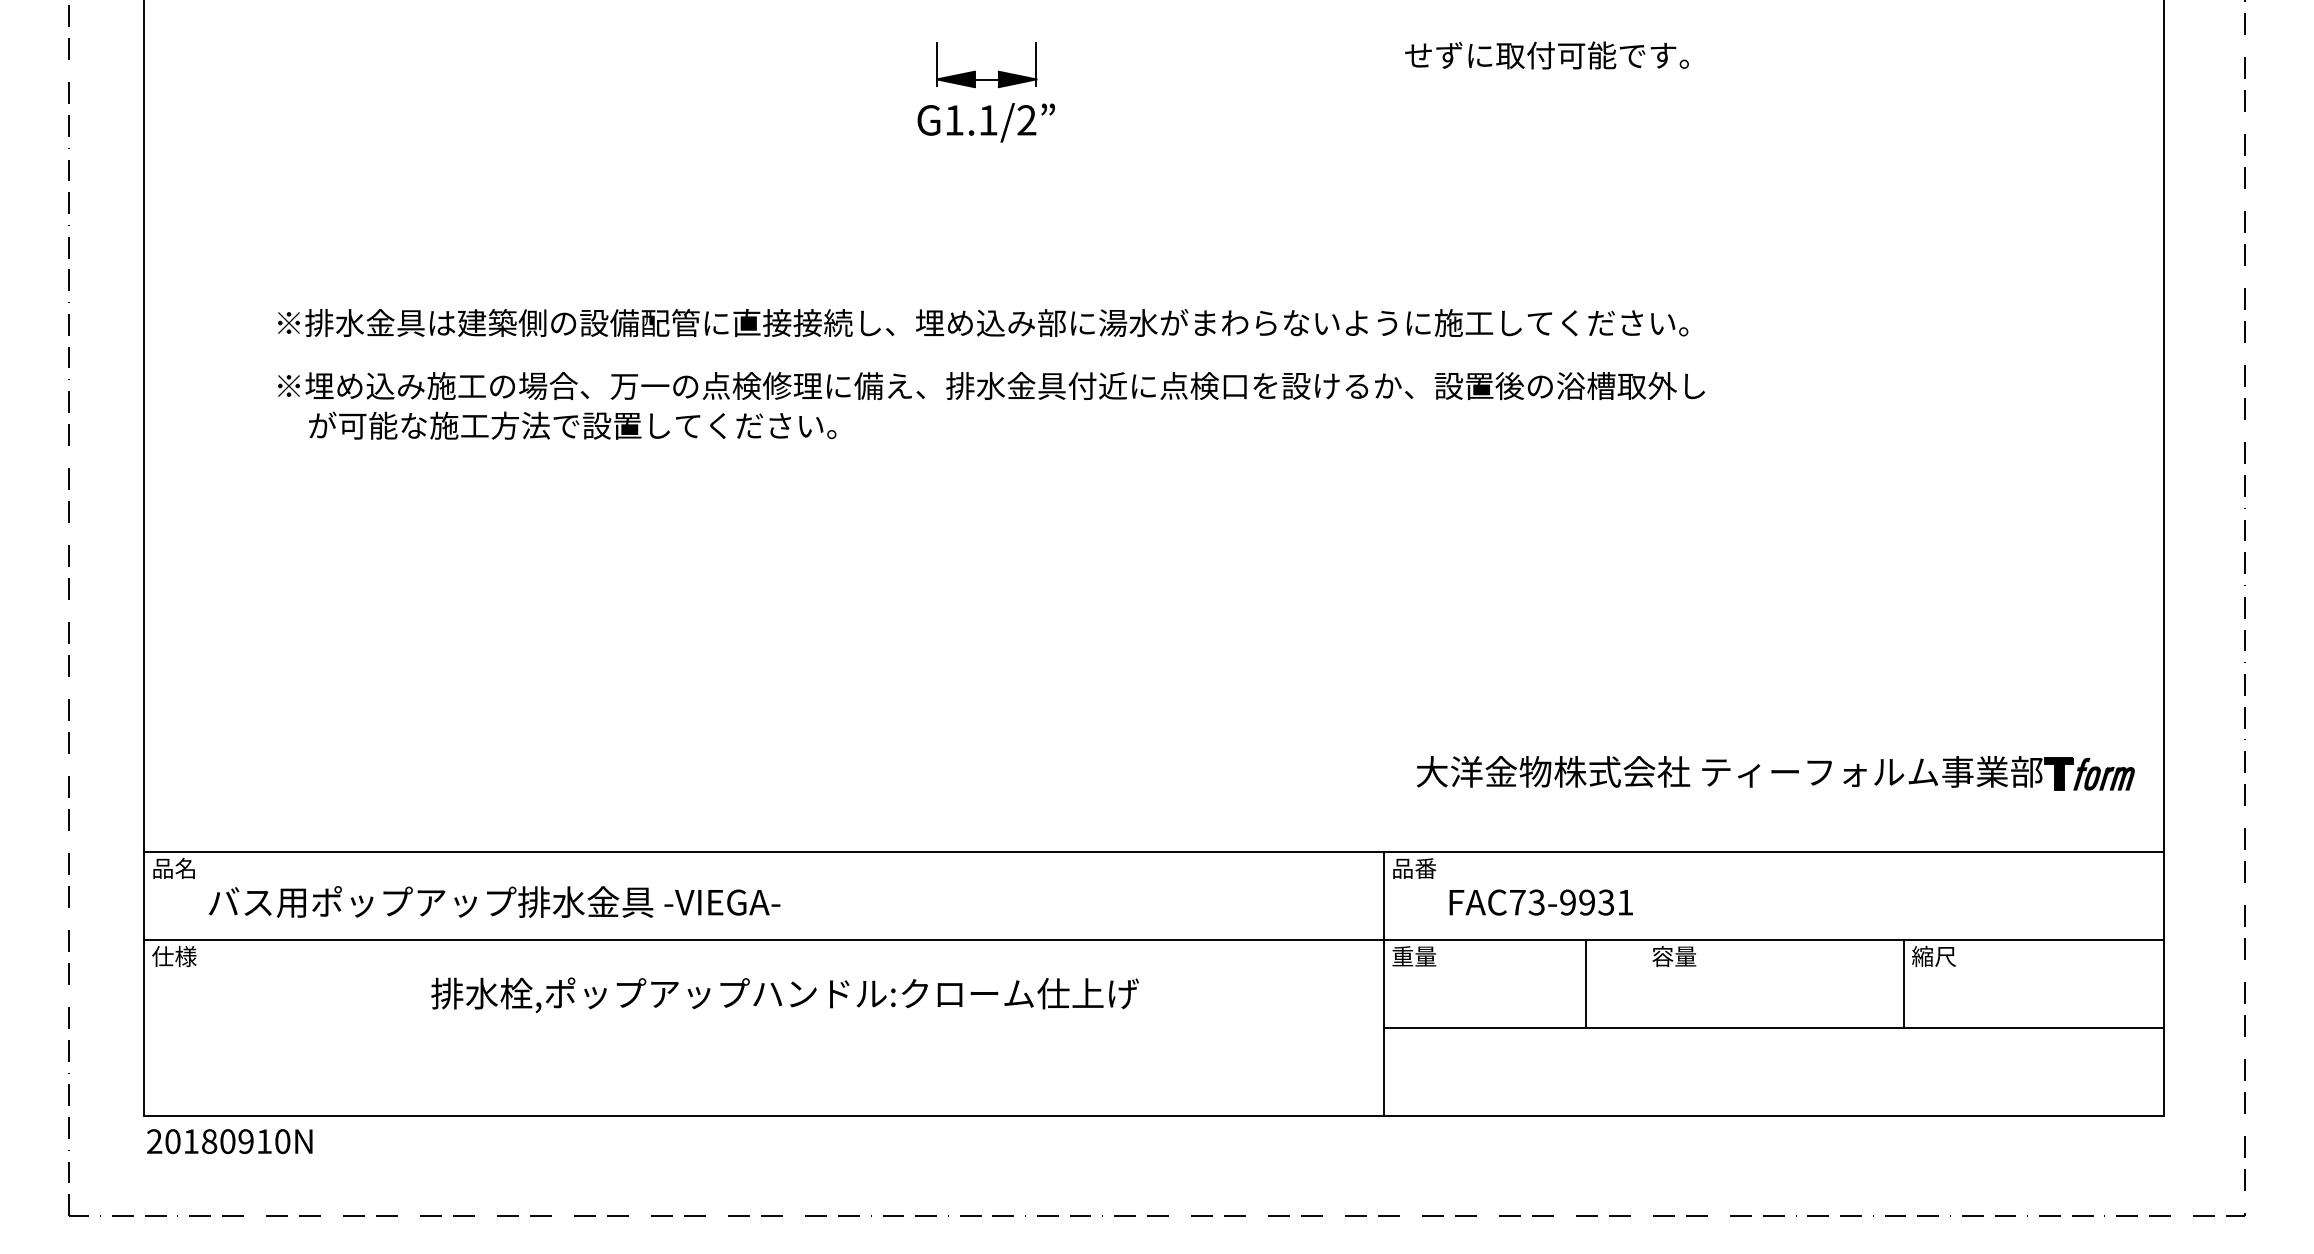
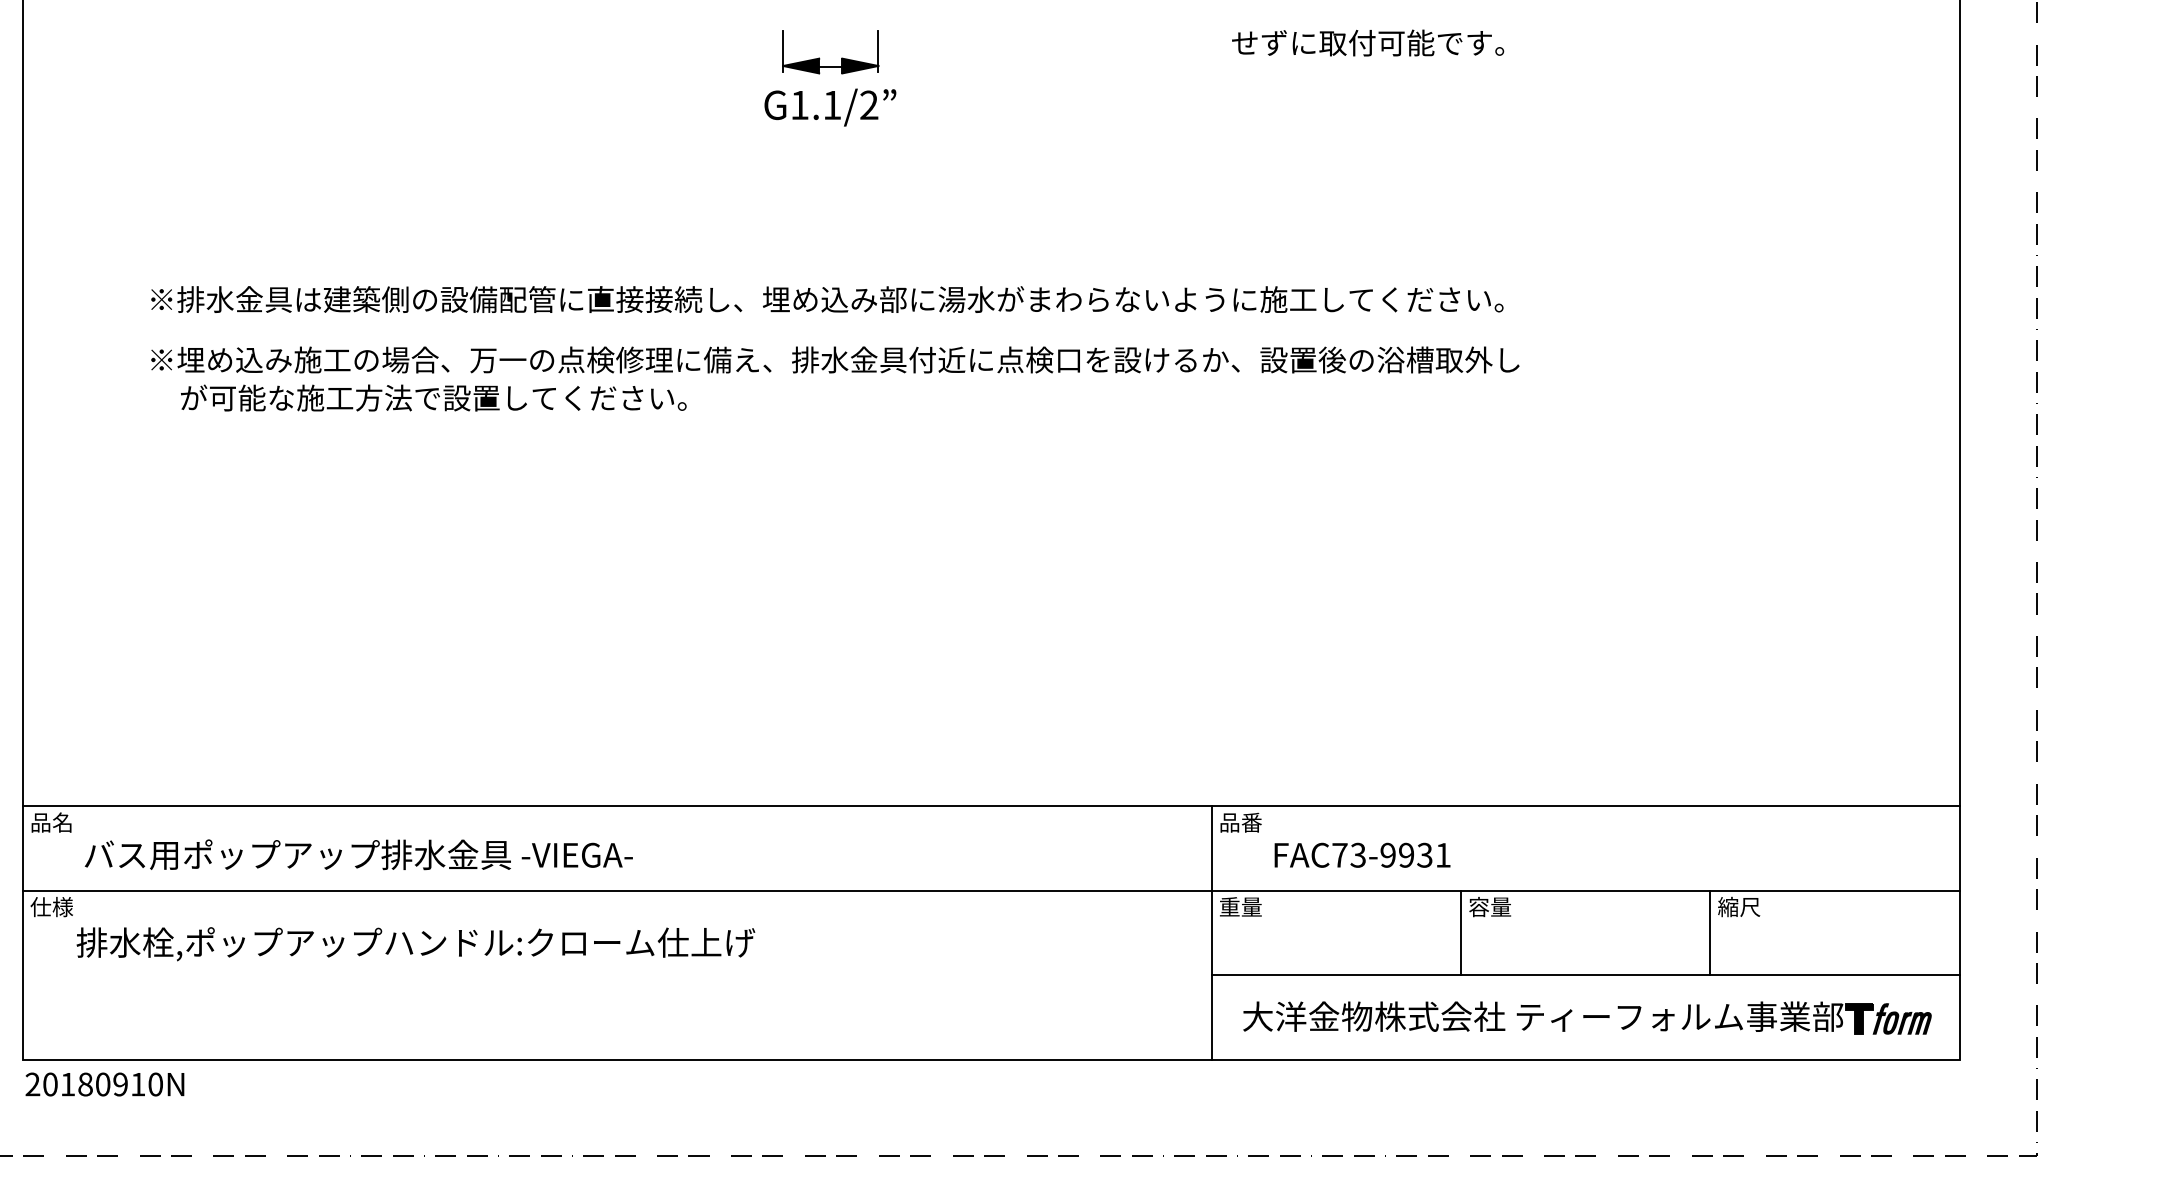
part: (1775, 773) -> (1587, 1018), moved
line: (1586, 983) -> (1461, 932), moved
text: (784, 995) -> (415, 944), moved

